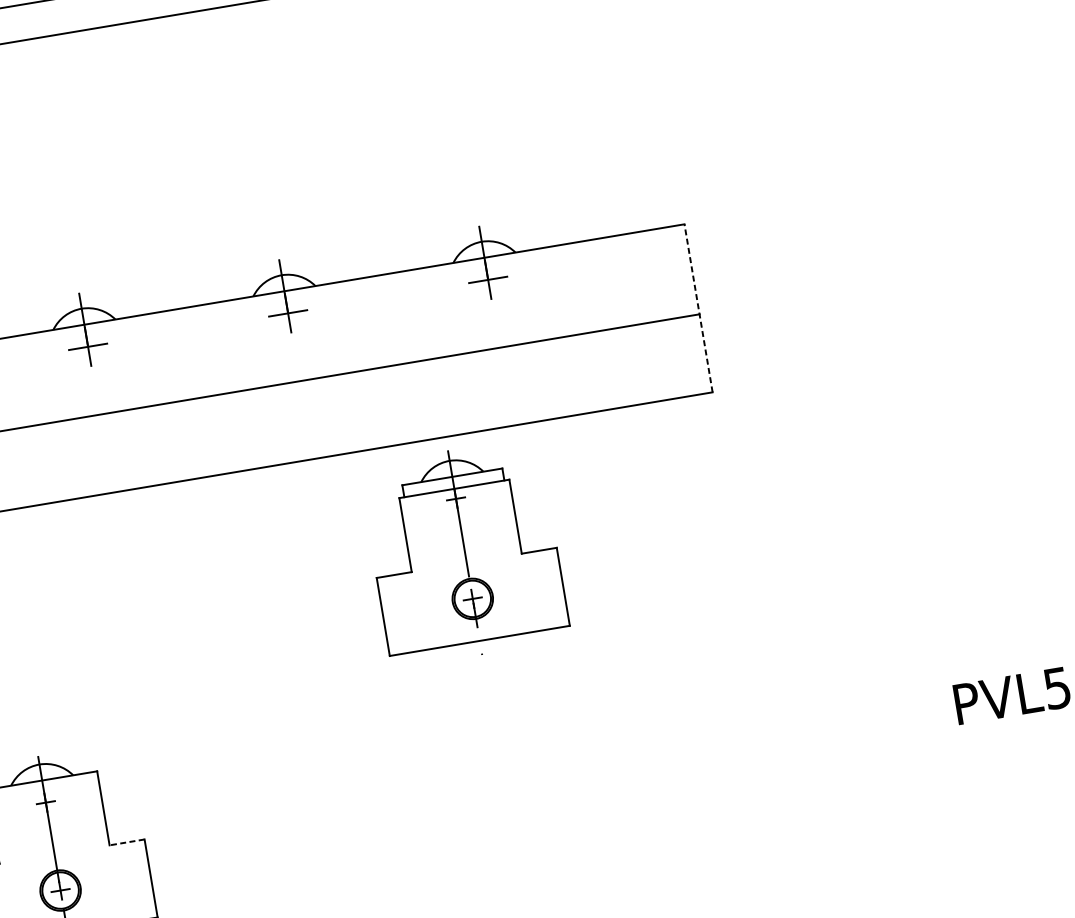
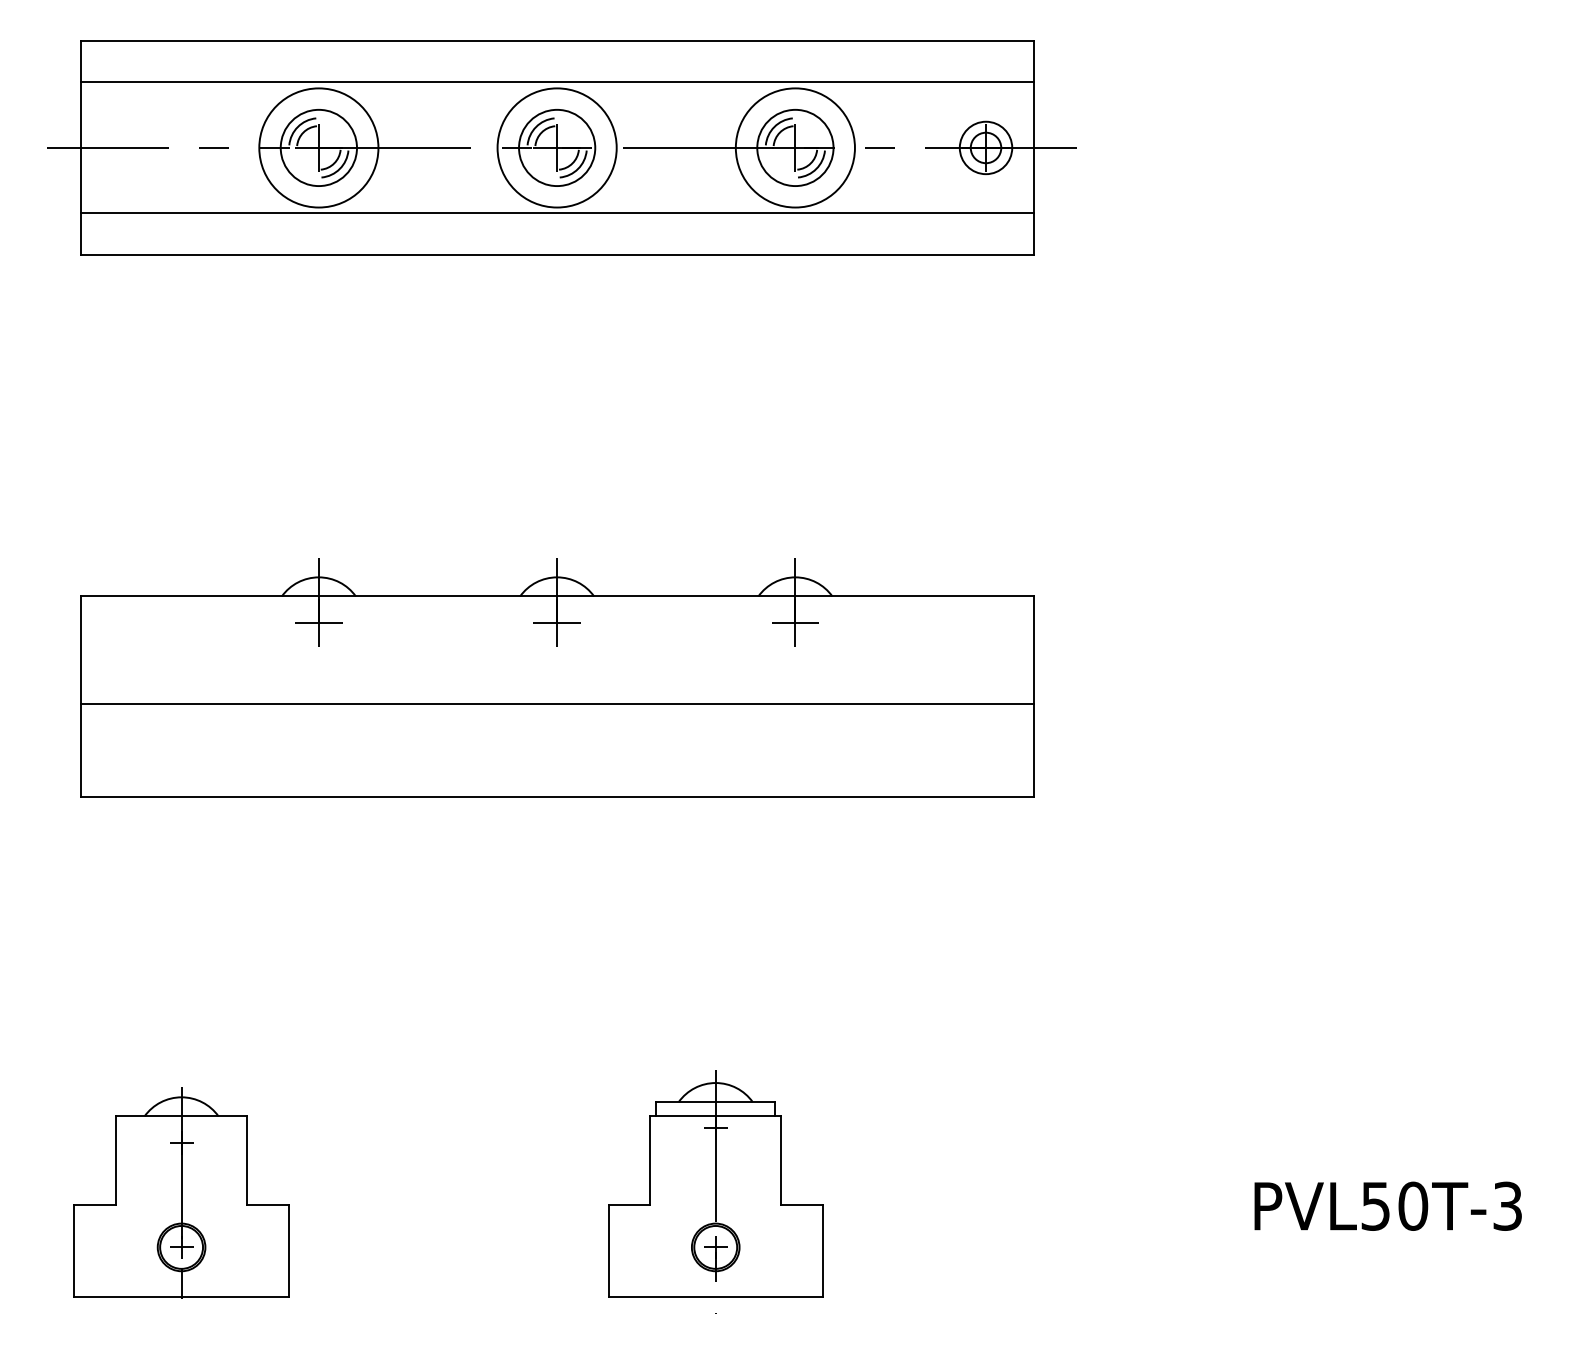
line: (698, 308) -> (1033, 696), dashed -> solid
part: (464, 551) -> (715, 1191), moved
line: (126, 842) -> (267, 1204), dashed -> solid

